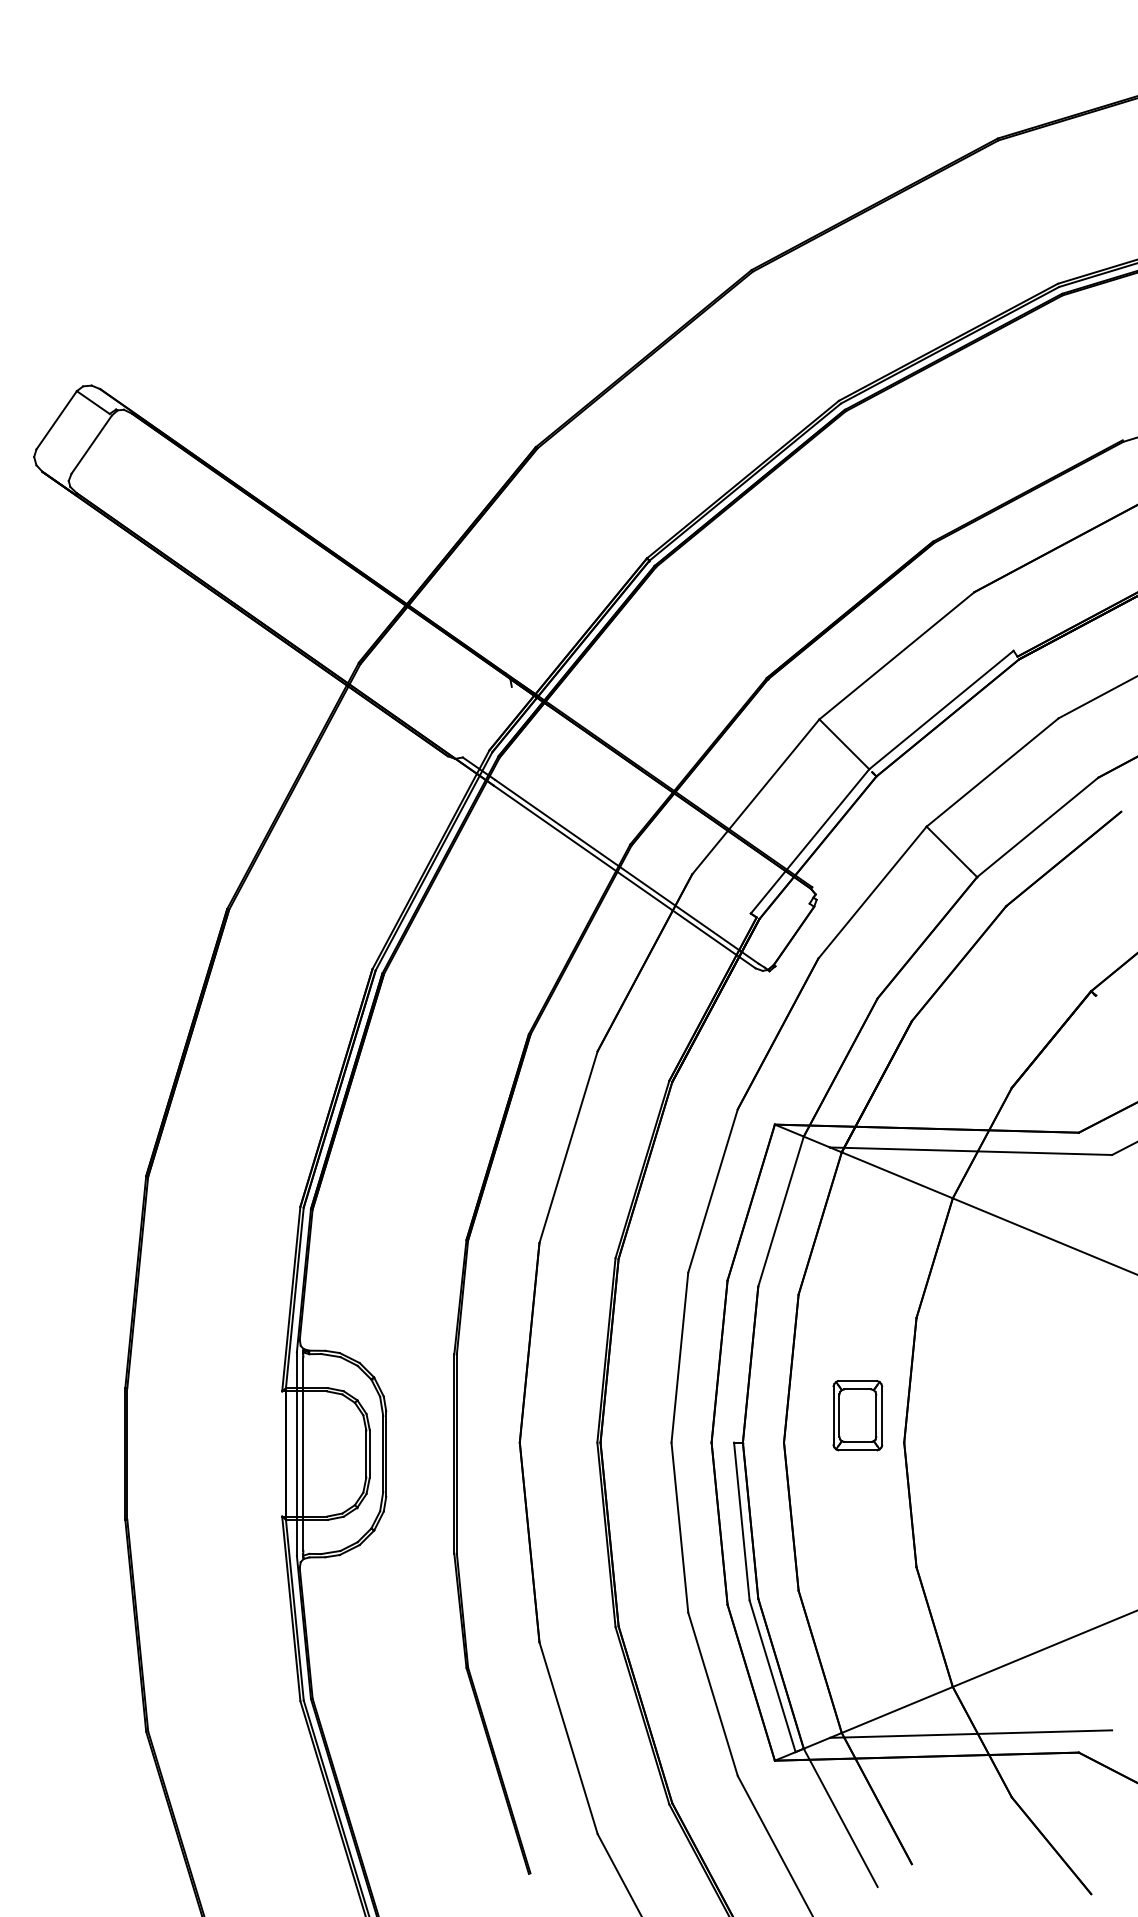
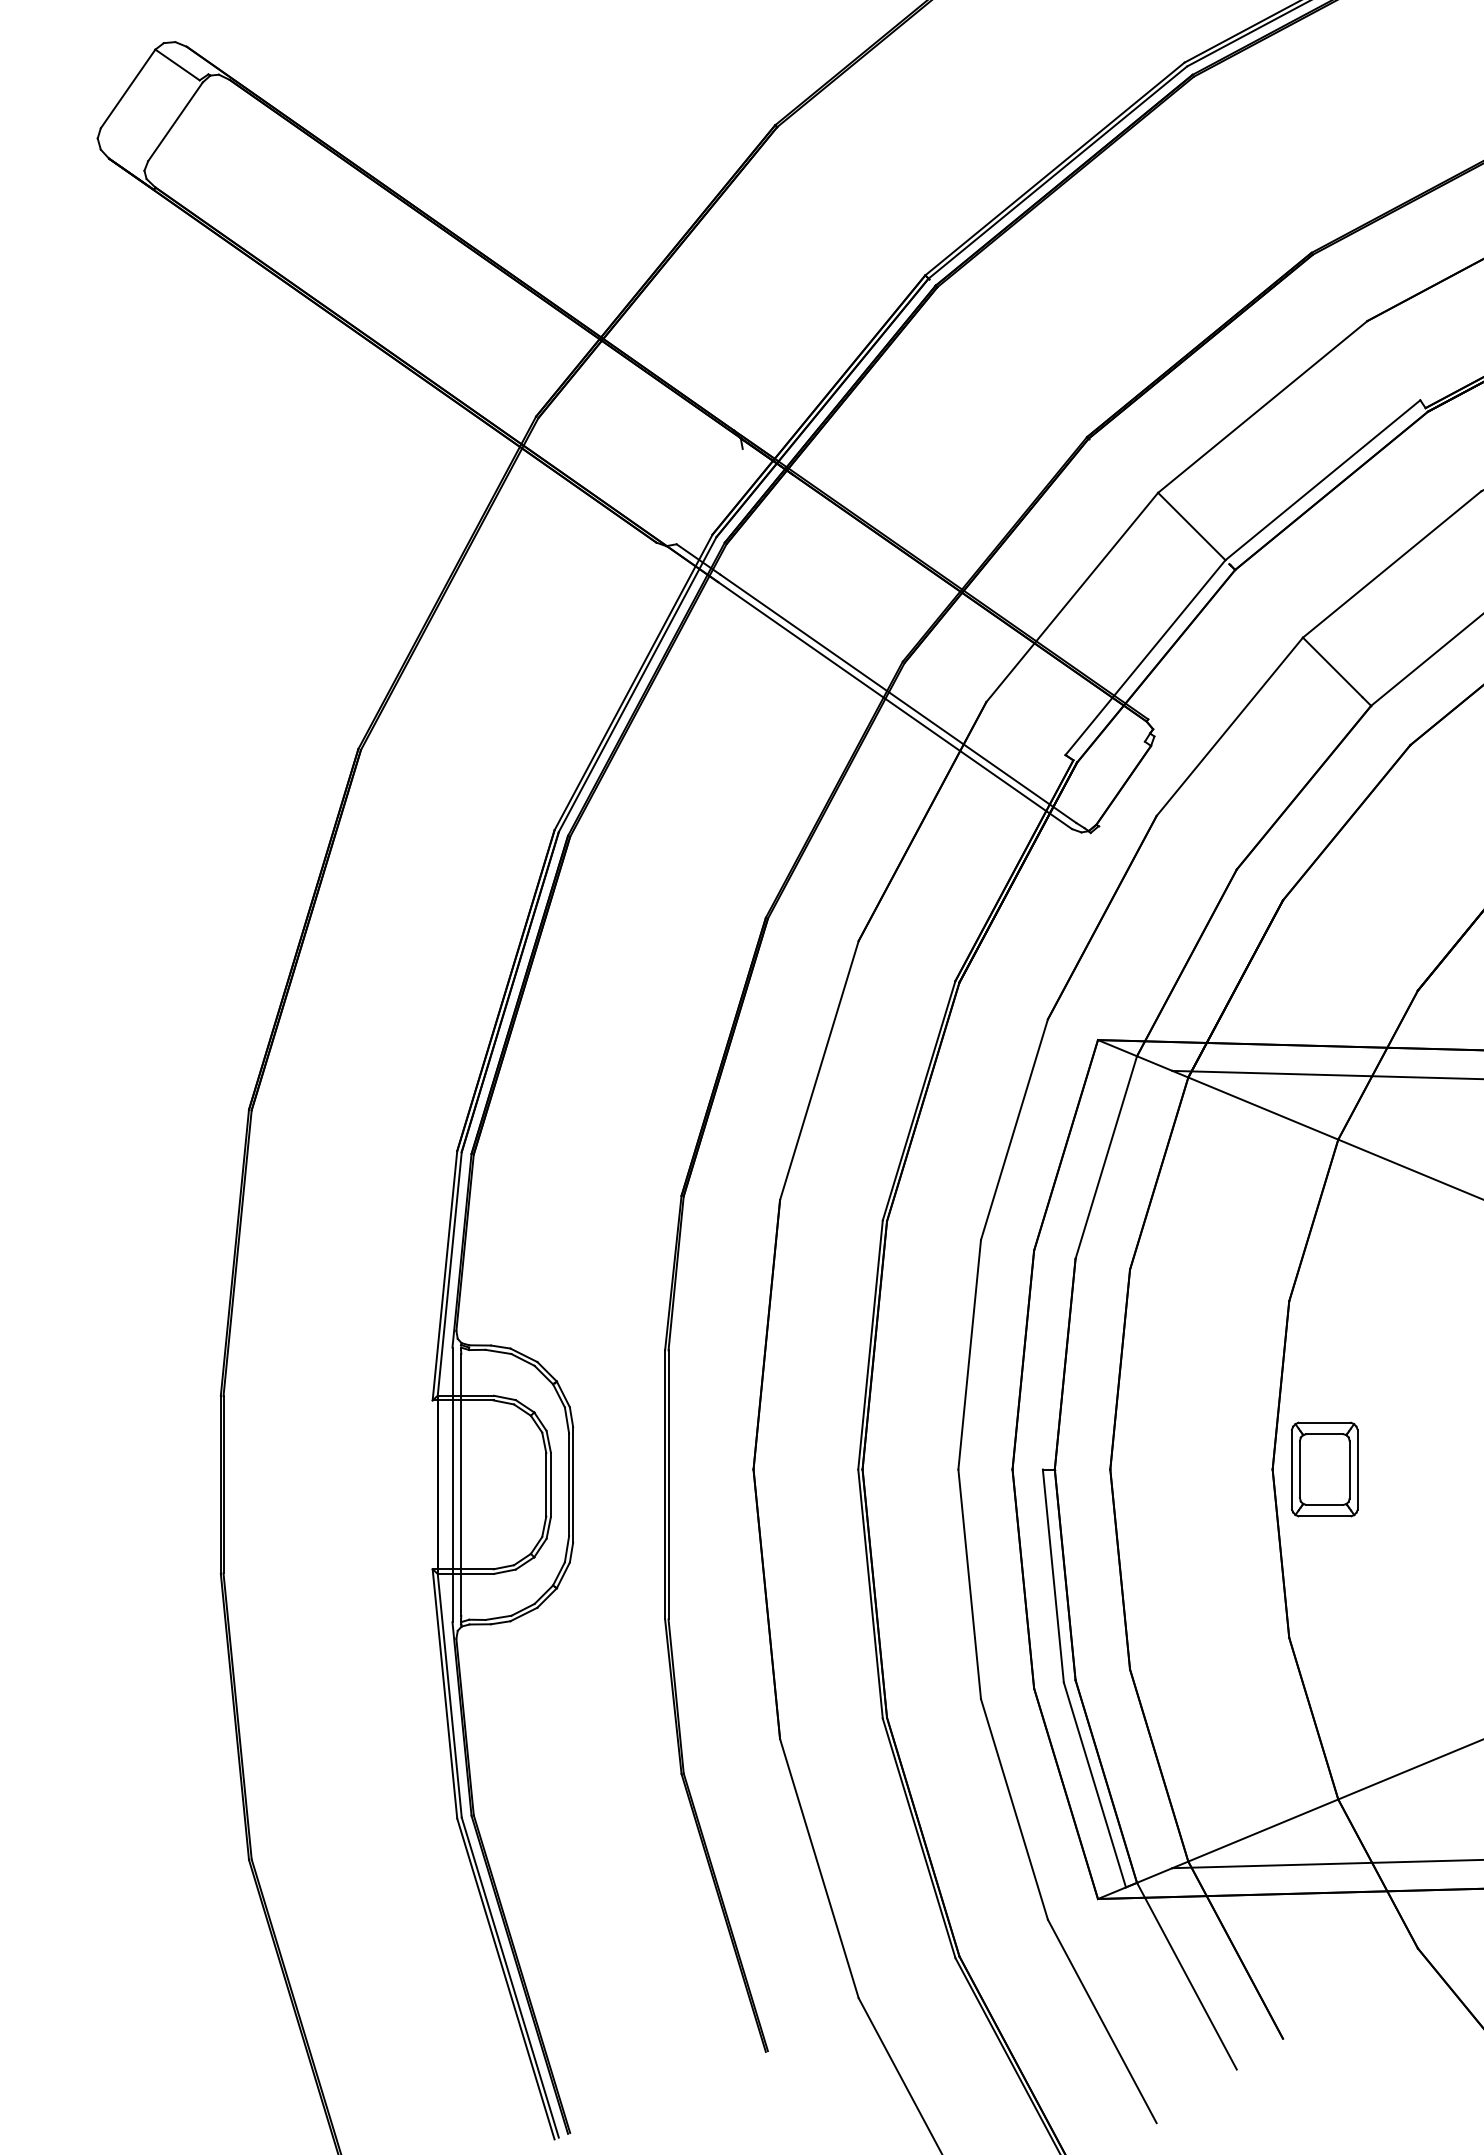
part: (857, 1415) -> (1324, 1469), moved

